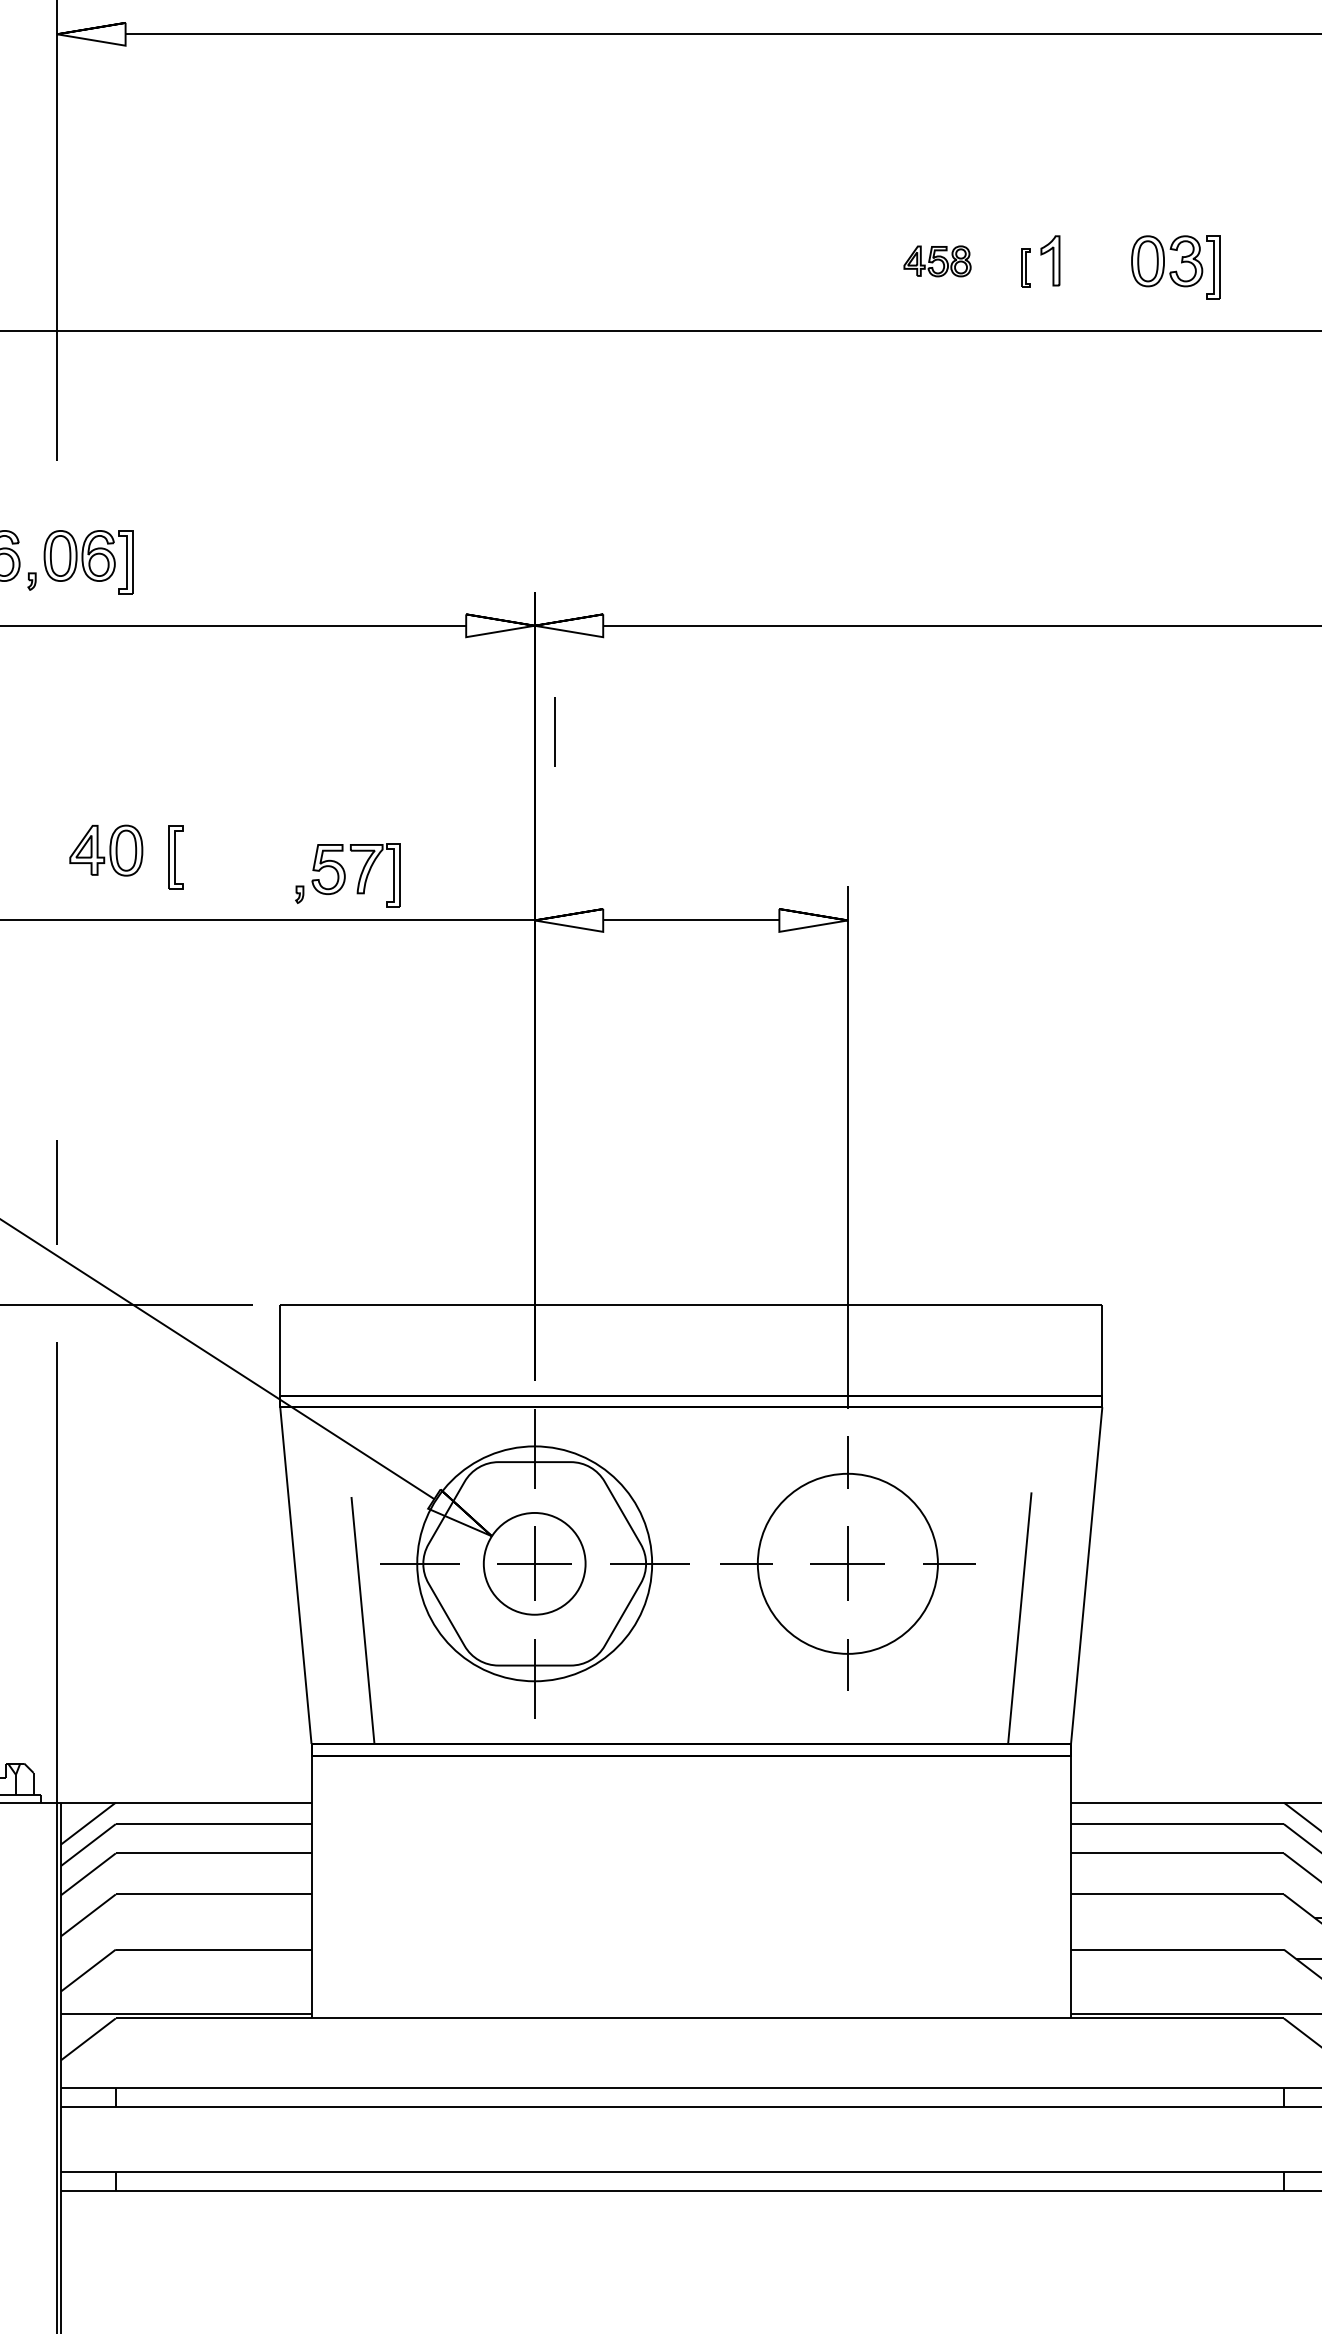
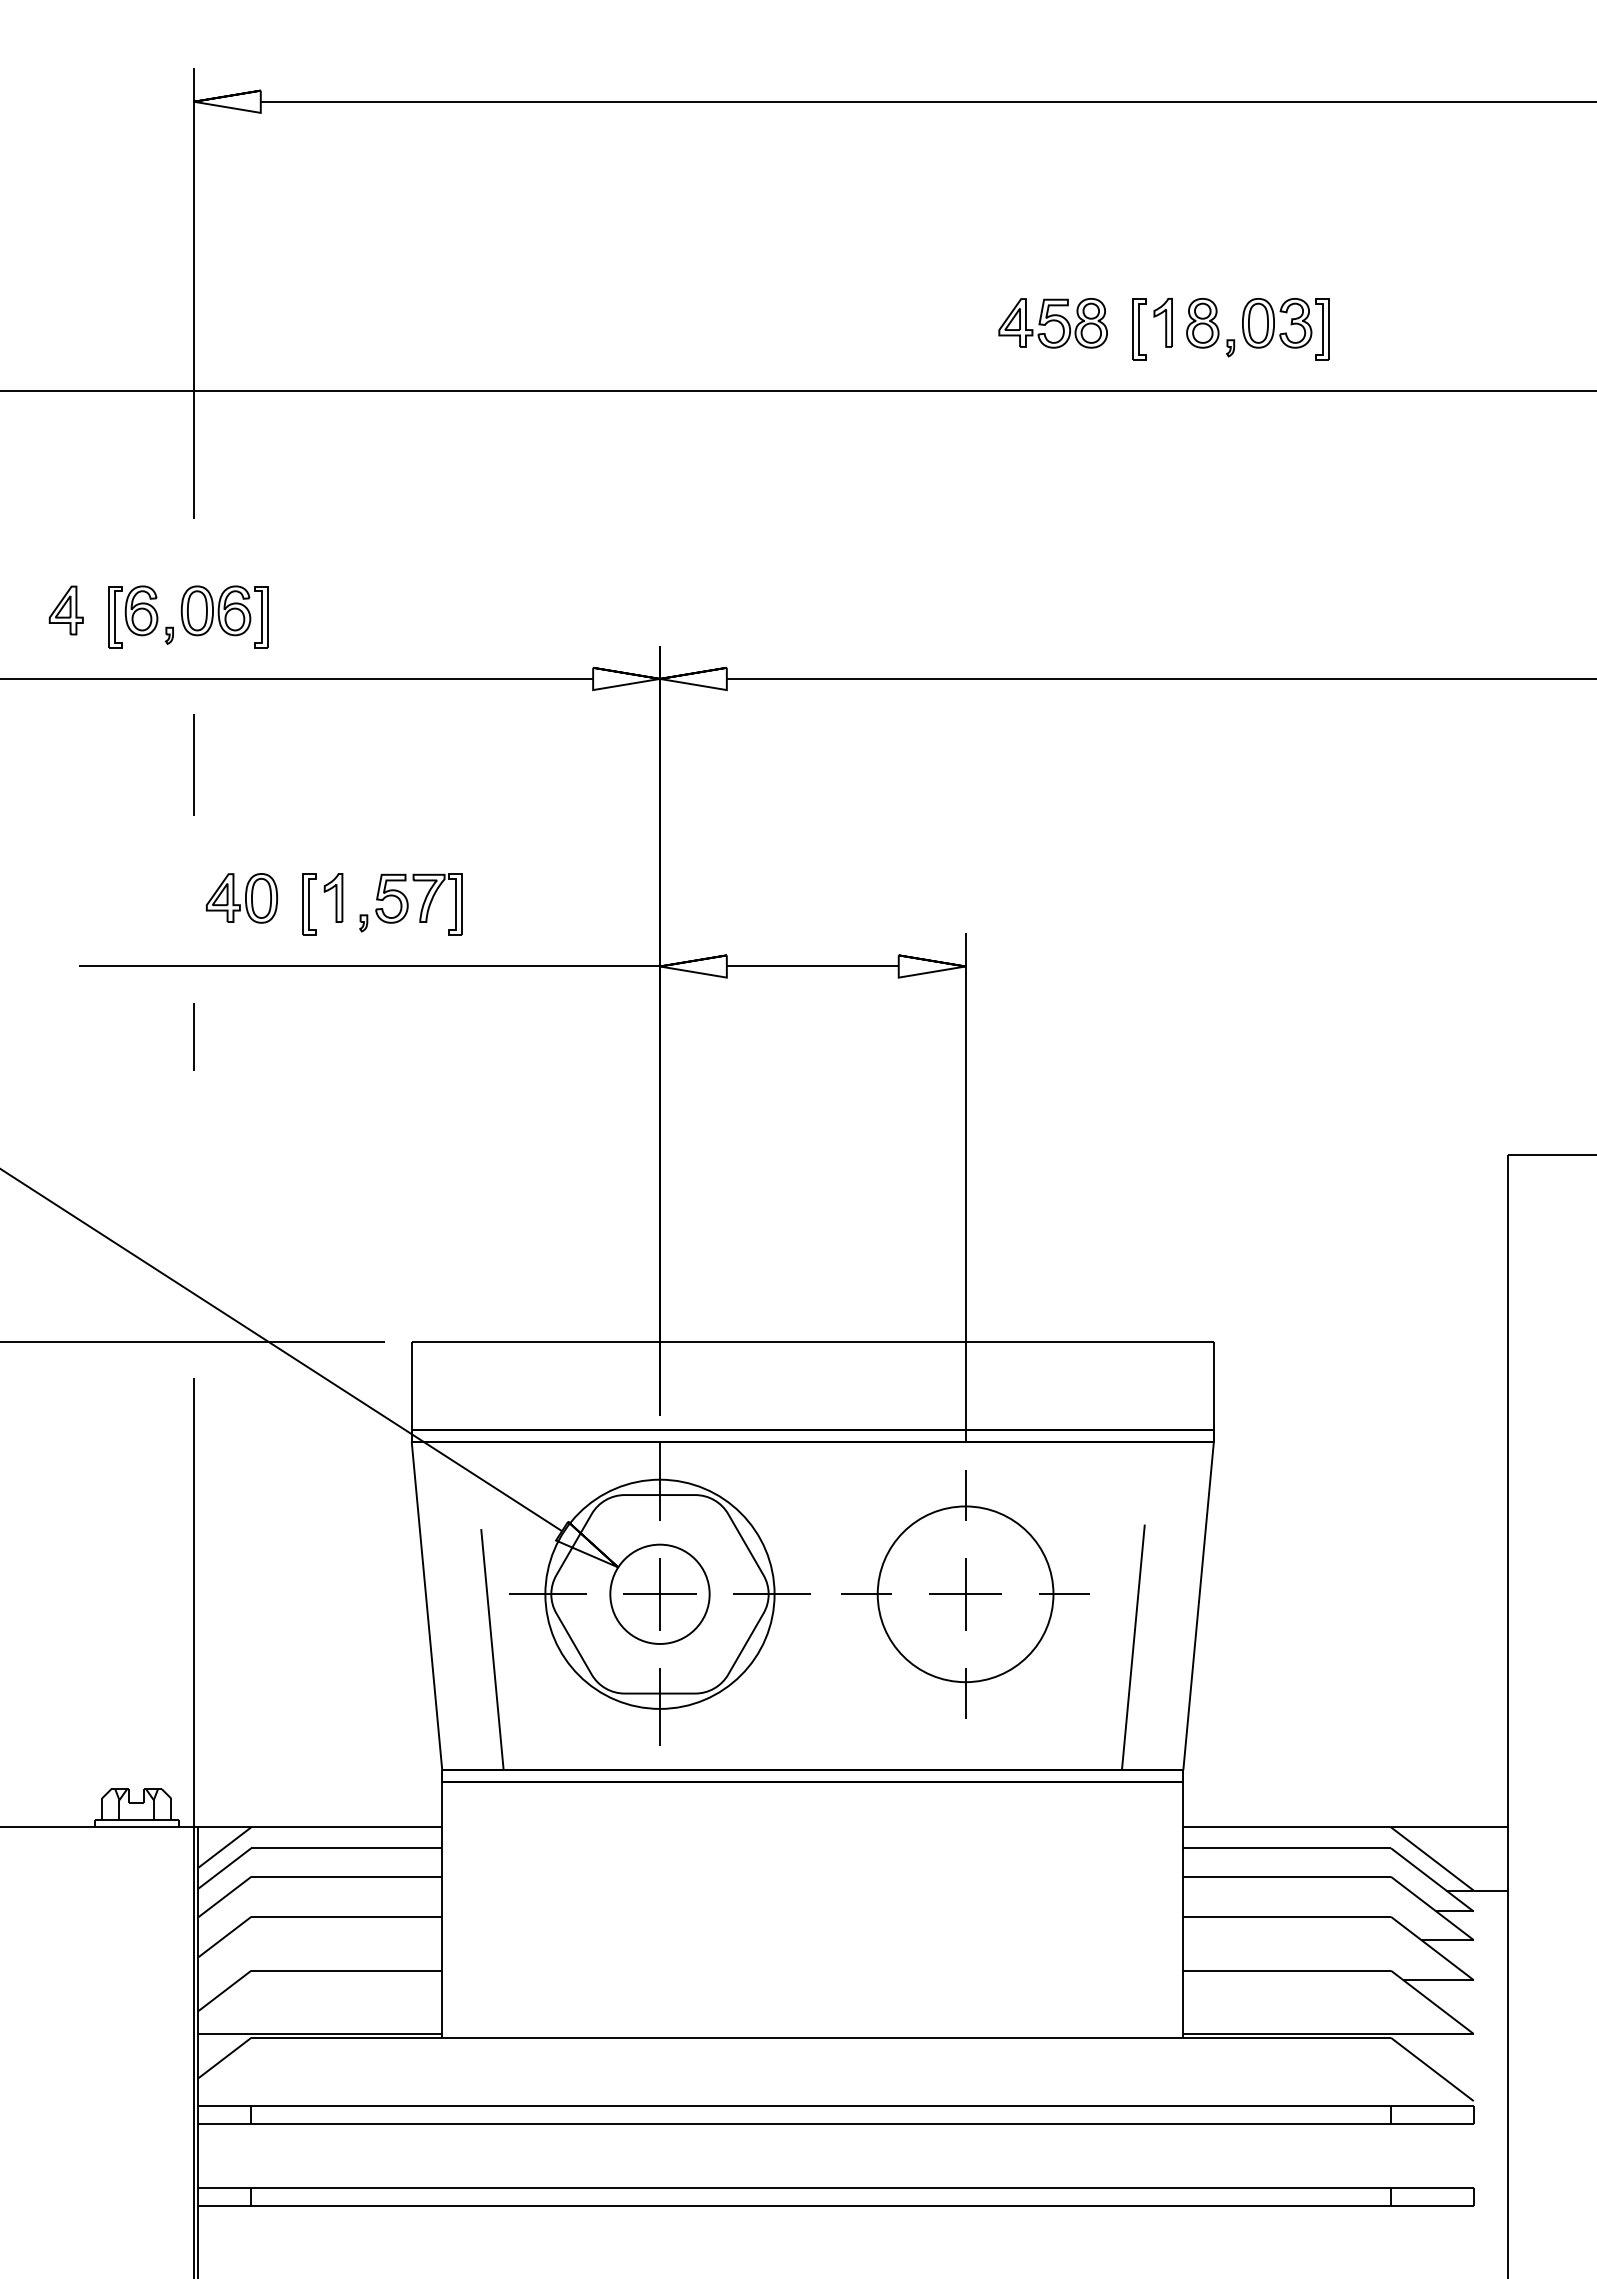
part: (936, 261) -> (1052, 323), size x1.67
part: (1098, 265) -> (1210, 327), added
part: (1026, 267) -> (1139, 329), size x1.67
line: (554, 730) -> (193, 1036), moved
part: (200, 849) -> (333, 897), added
part: (347, 875) -> (410, 904), moved
line: (56, 1192) -> (193, 764), moved

